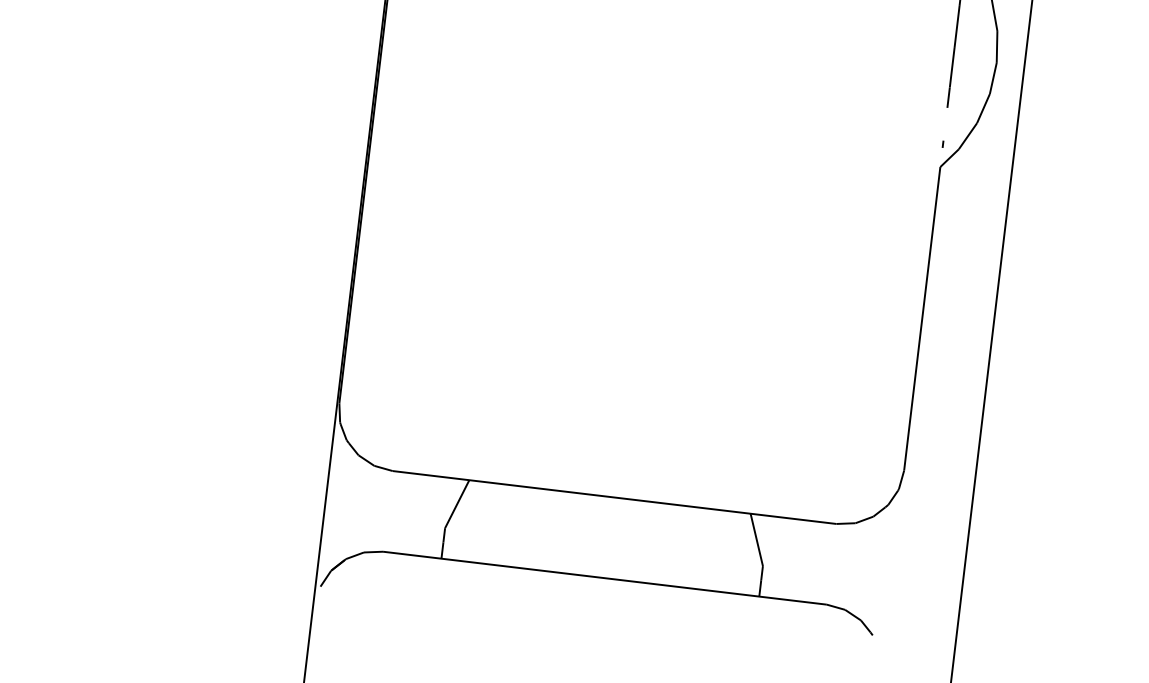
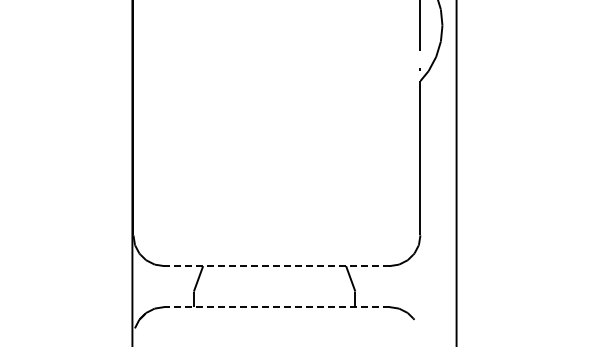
line: (613, 498) -> (276, 266), solid -> dashed
line: (603, 578) -> (276, 307), solid -> dashed

